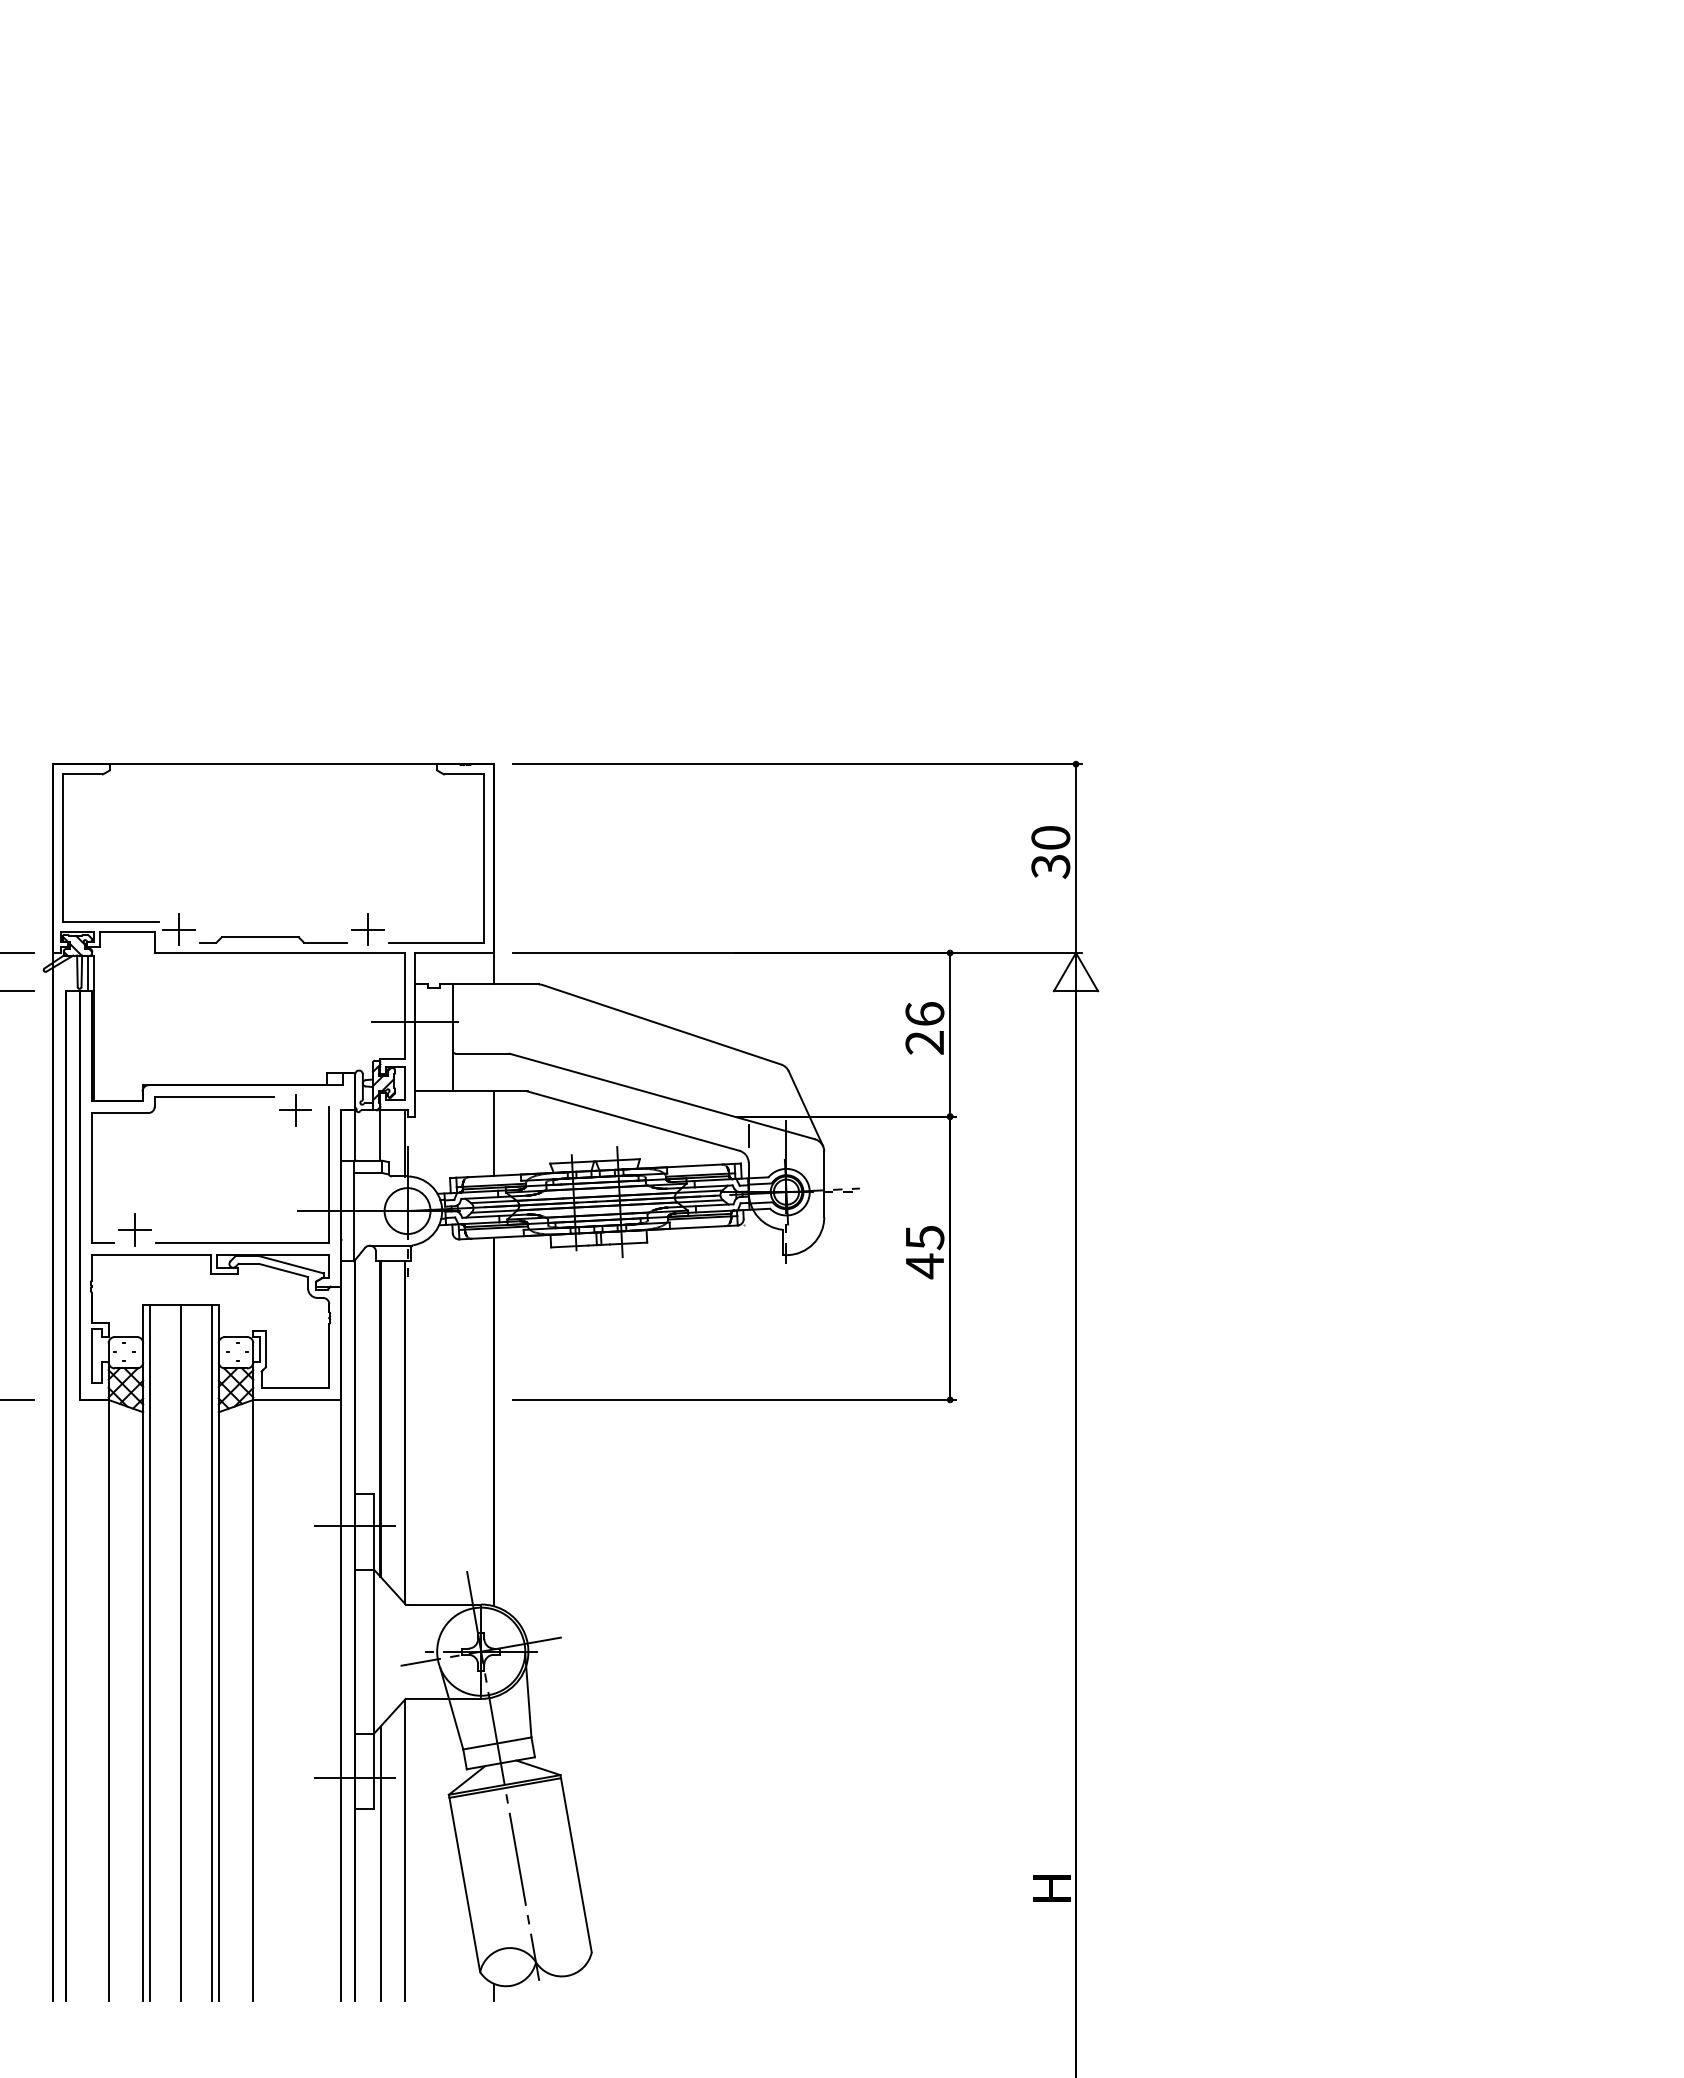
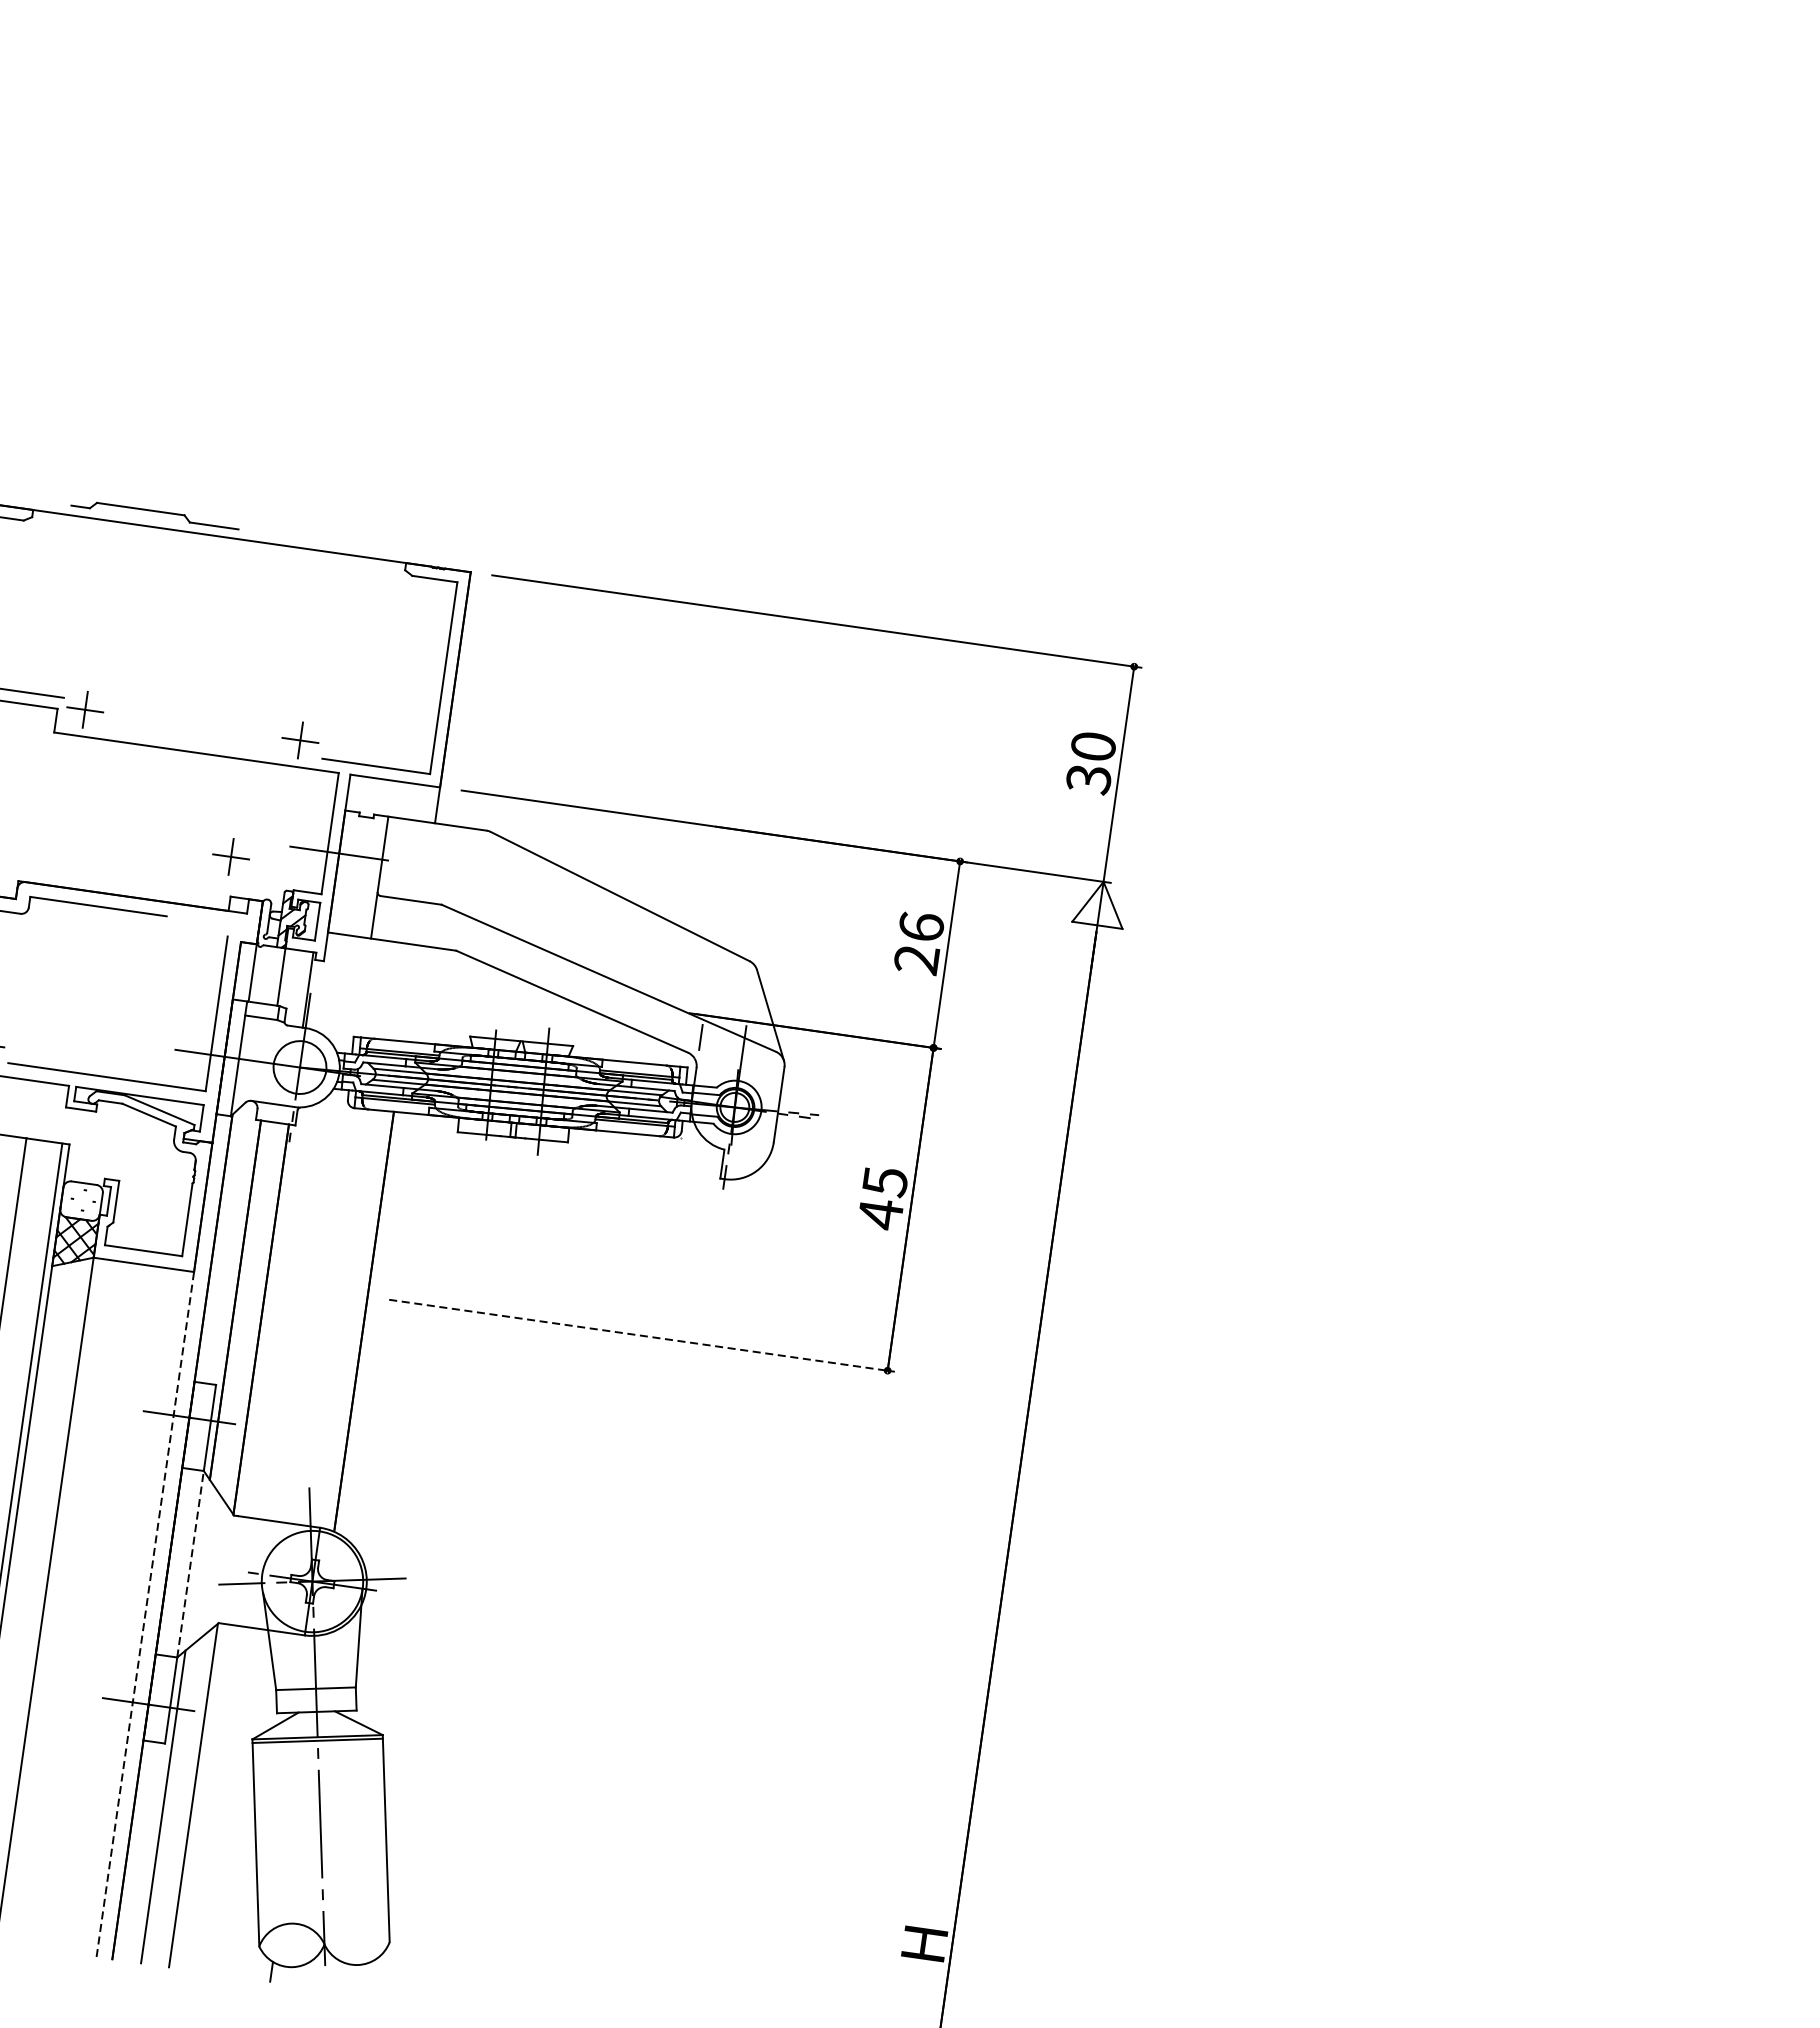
part: (273, 939) -> (155, 513), moved
part: (295, 1110) -> (231, 857), moved
line: (493, 1133) -> (410, 993), removed
line: (734, 1399) -> (642, 1335), solid -> dashed
line: (374, 1651) -> (190, 1564), solid -> dashed
line: (341, 1700) -> (145, 1614), solid -> dashed

